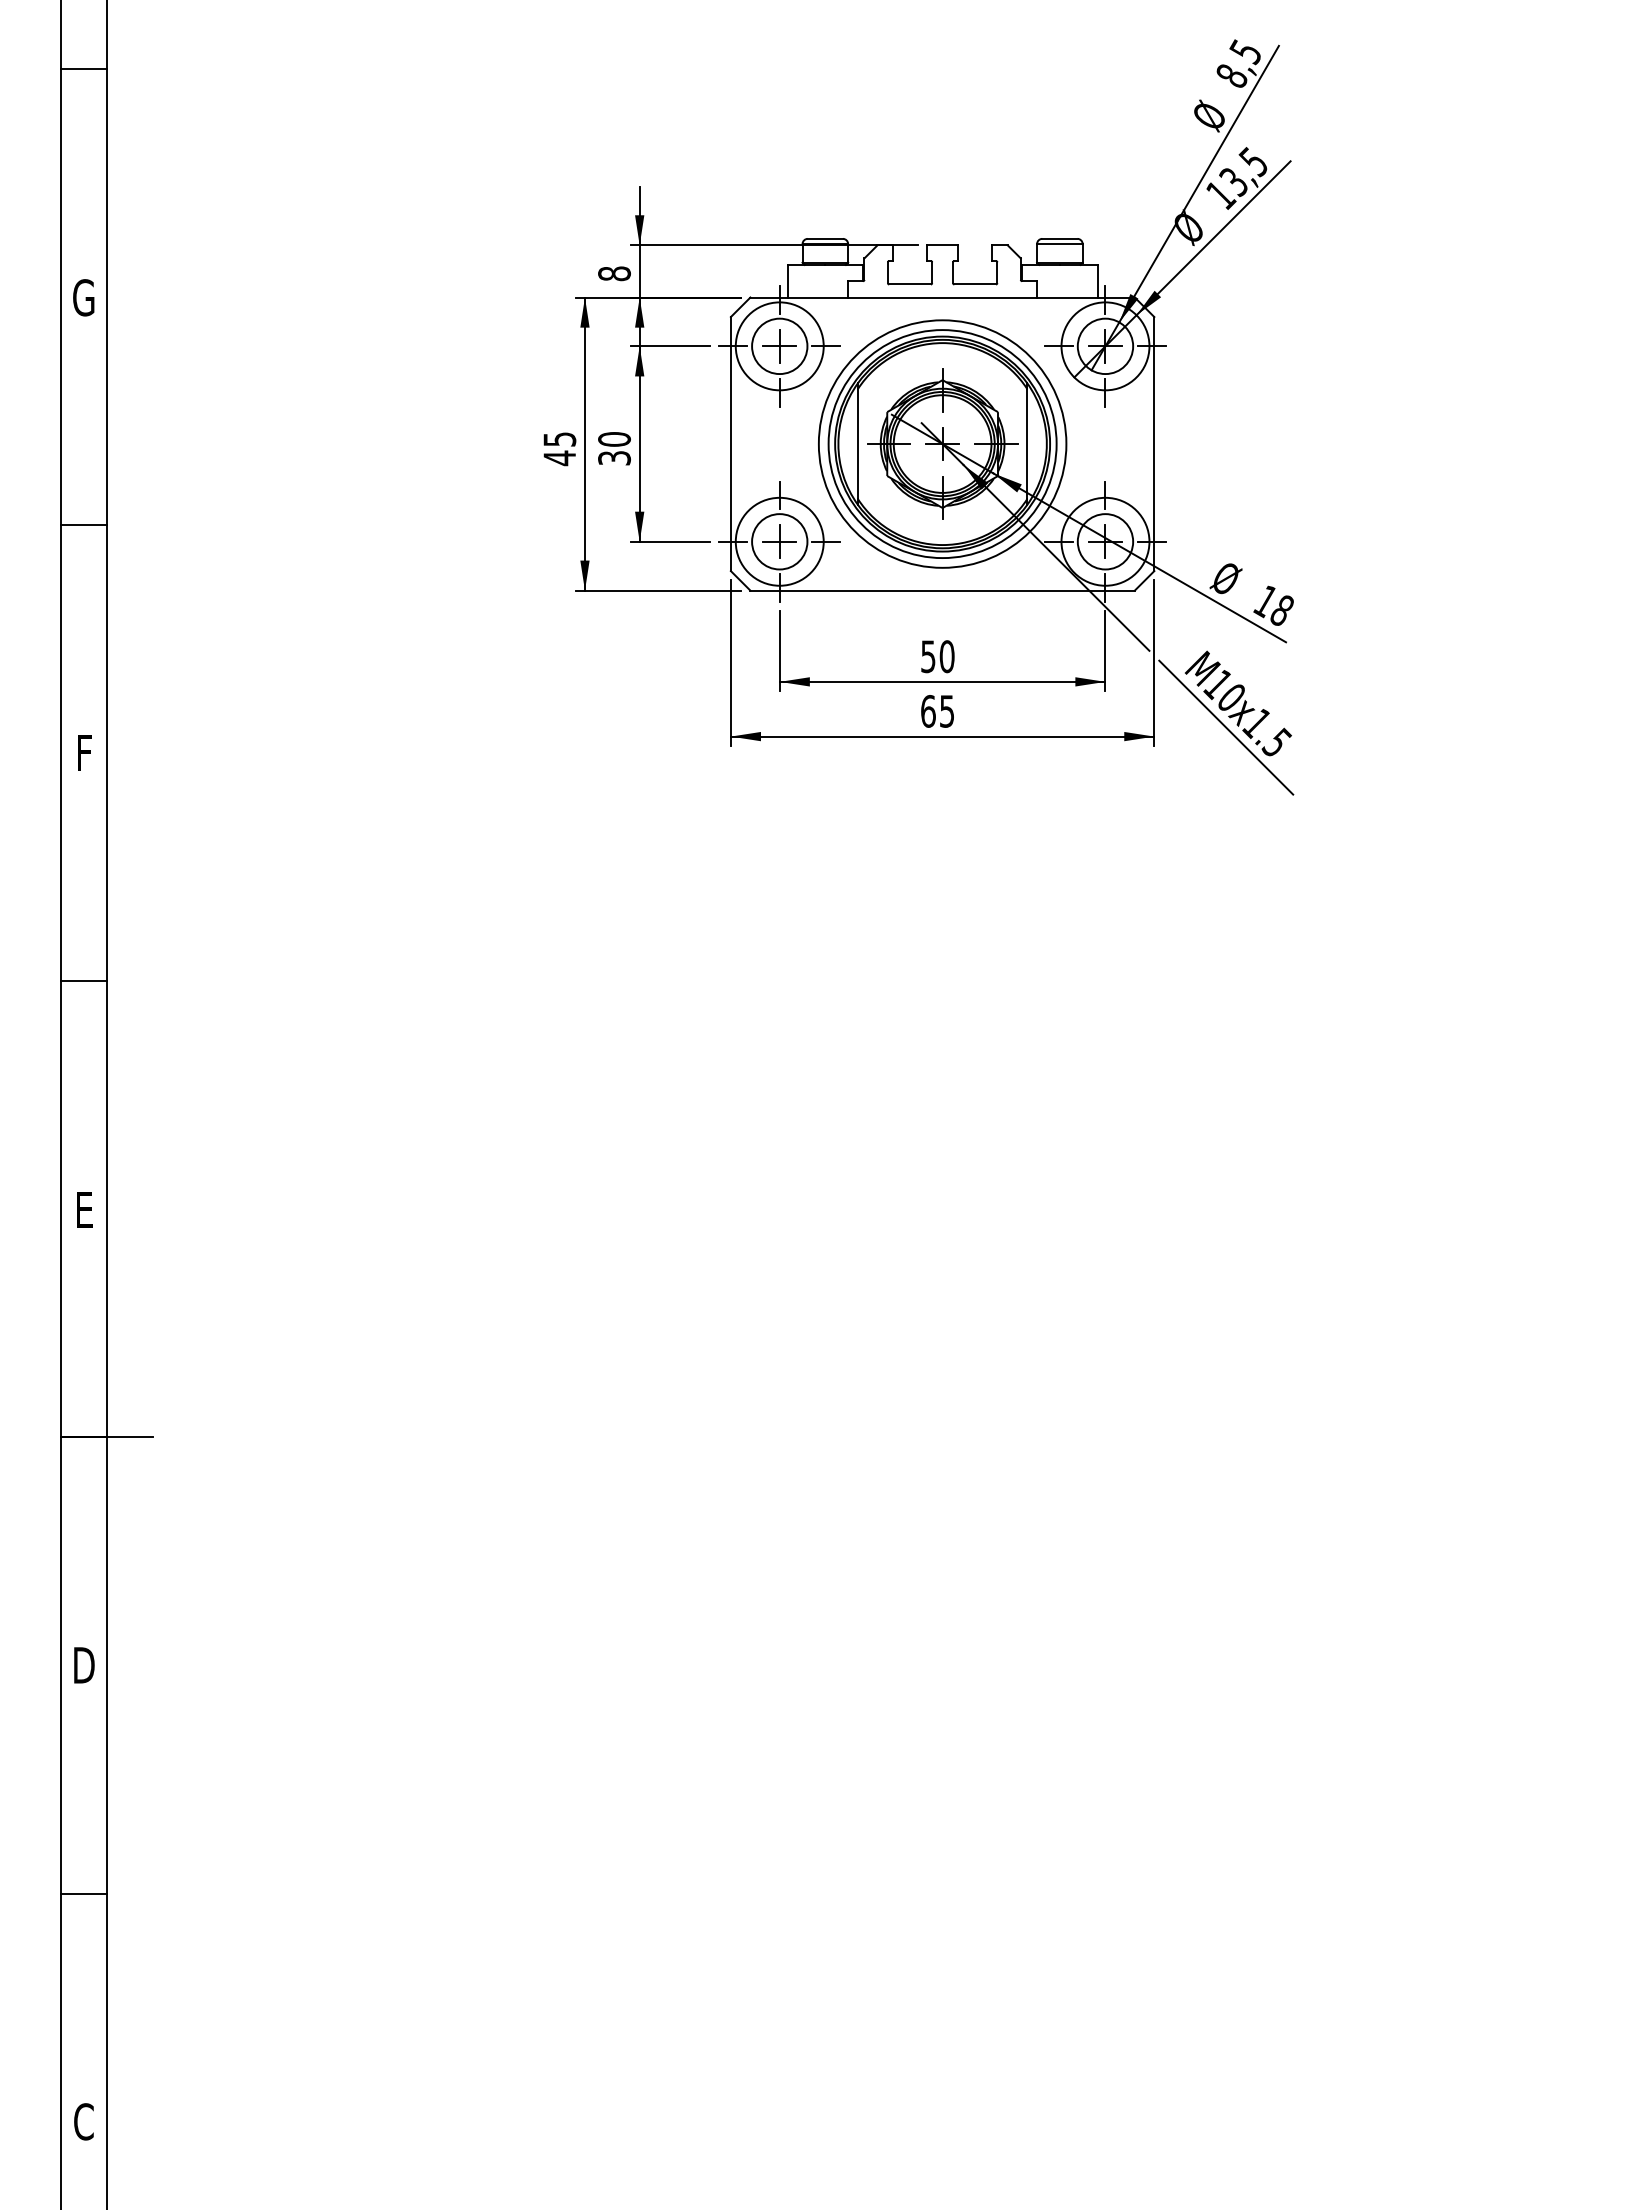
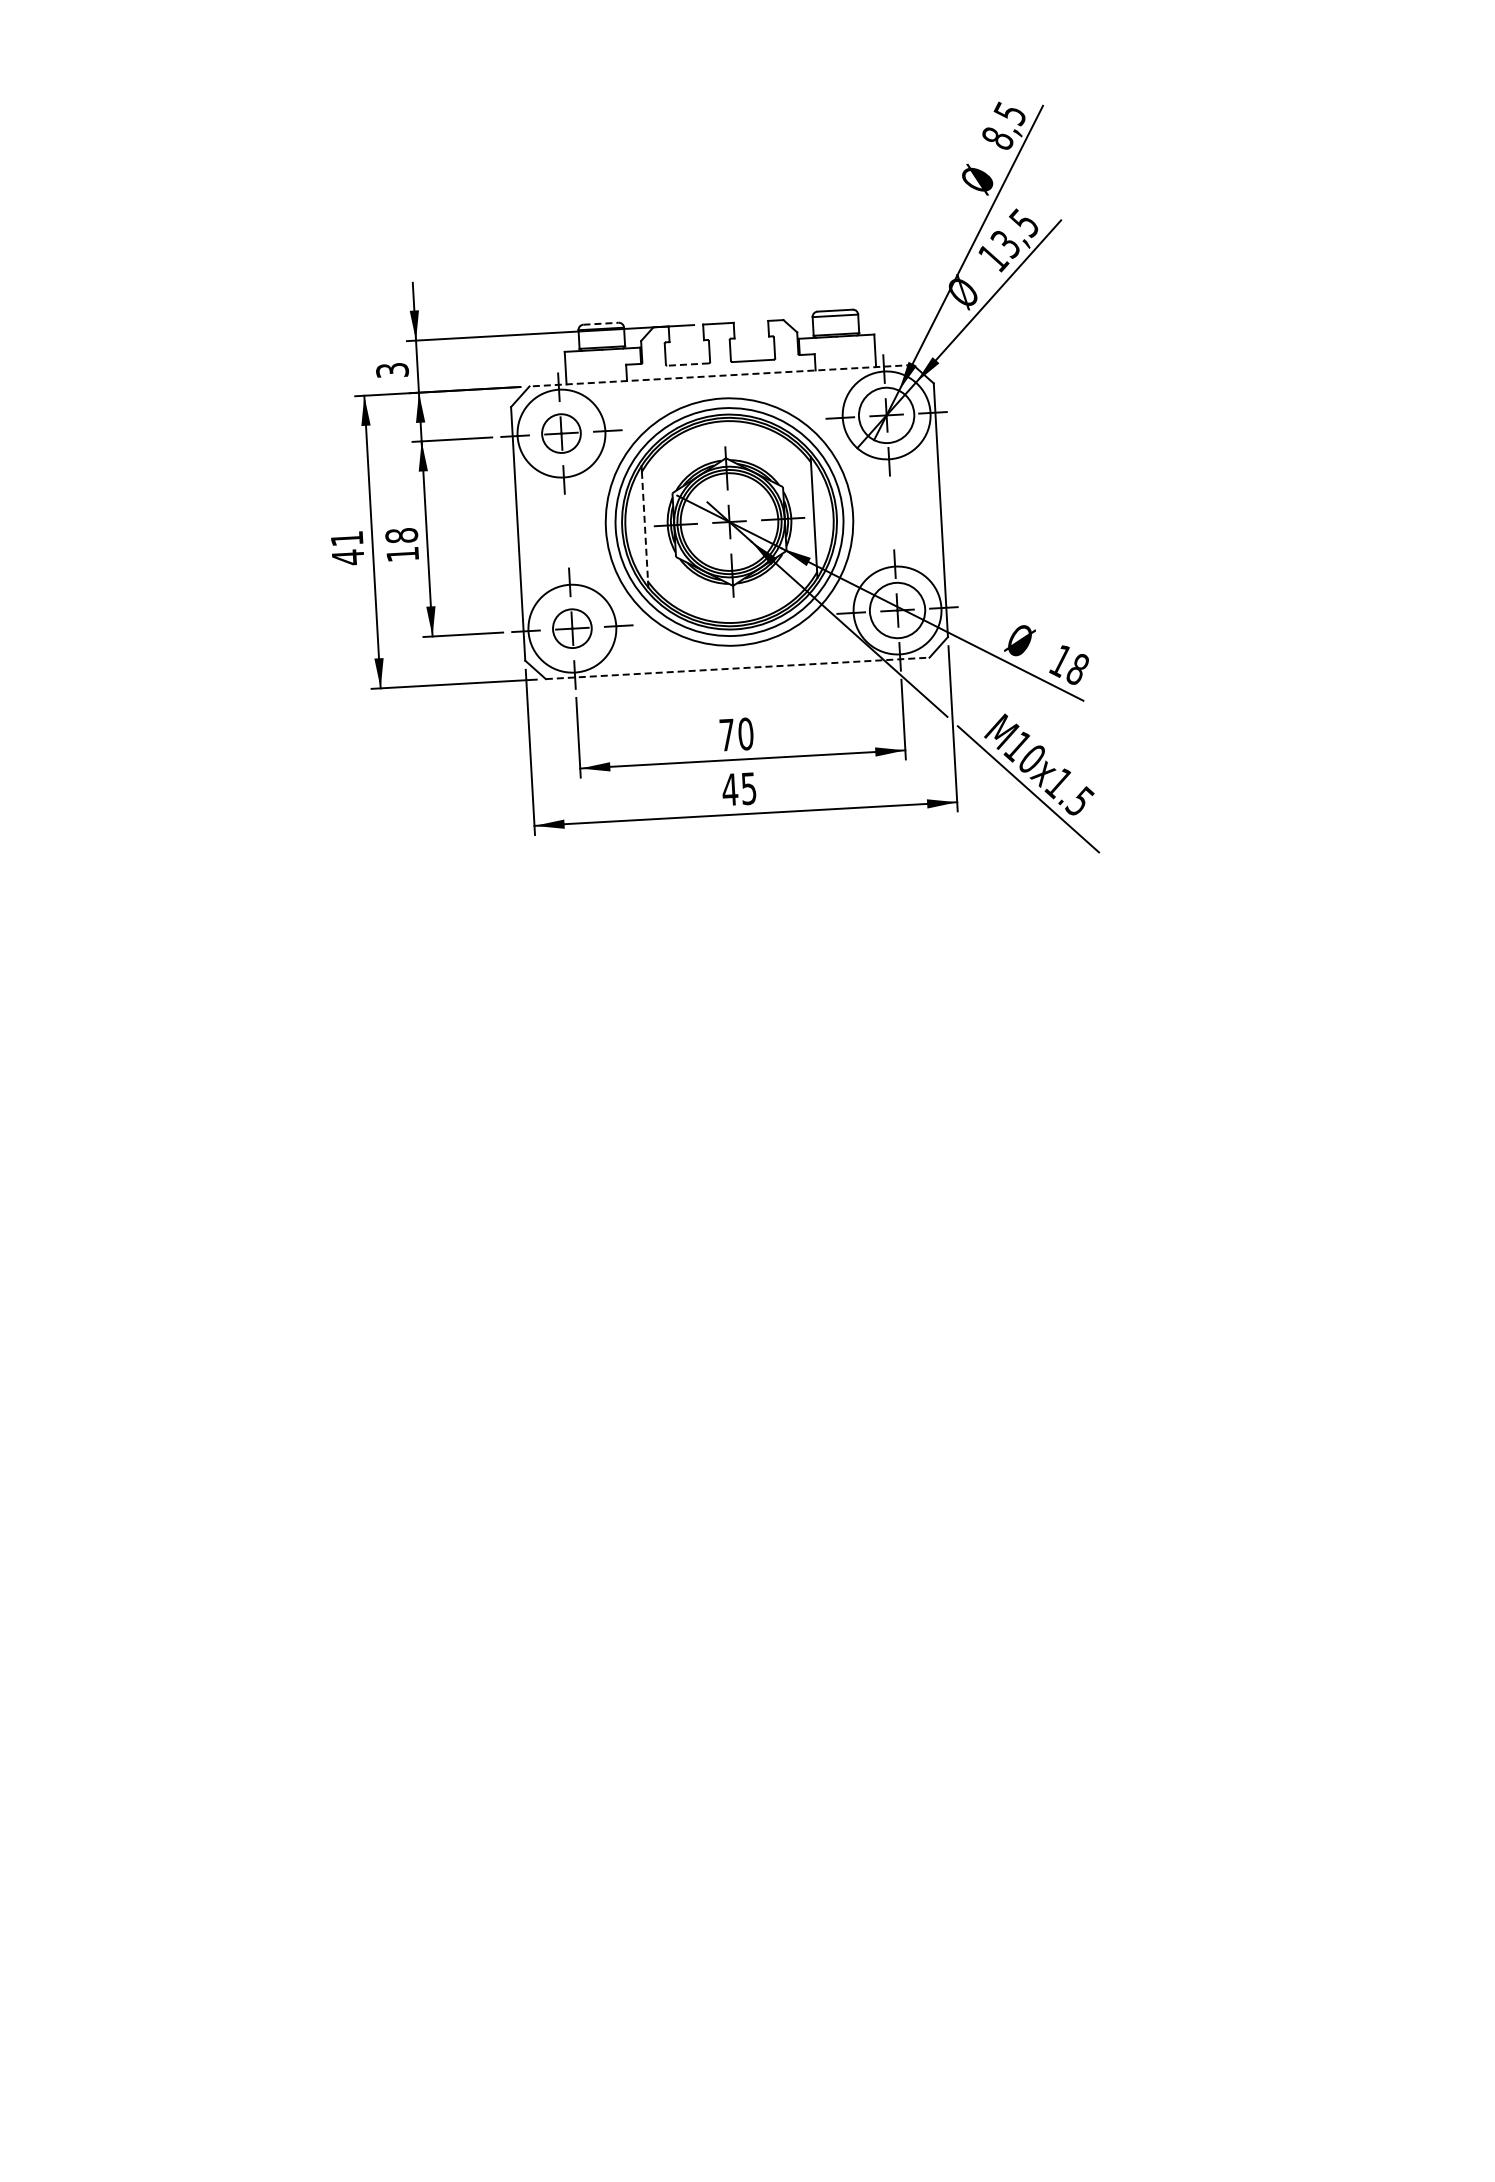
line: (825, 238) -> (601, 323), solid -> dashed
text: (614, 273) -> (392, 370), 8 -> 3
line: (910, 284) -> (688, 364), solid -> dashed
line: (942, 297) -> (721, 375), solid -> dashed
circle: (779, 346) -> (561, 433), size x0.7
text: (559, 439) -> (346, 538), 45 -> 41
line: (857, 444) -> (644, 527), solid -> dashed
text: (614, 448) -> (402, 544), 30 -> 18
circle: (779, 541) -> (572, 628), size x0.7
line: (943, 590) -> (738, 668), solid -> dashed
text: (928, 656) -> (727, 734), 50 -> 70
text: (928, 711) -> (730, 789), 65 -> 45

